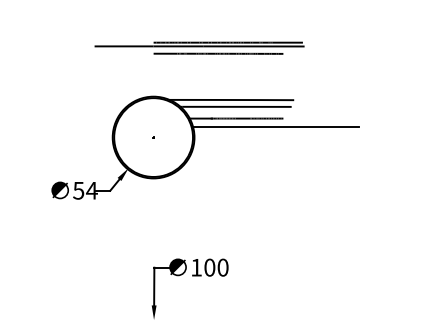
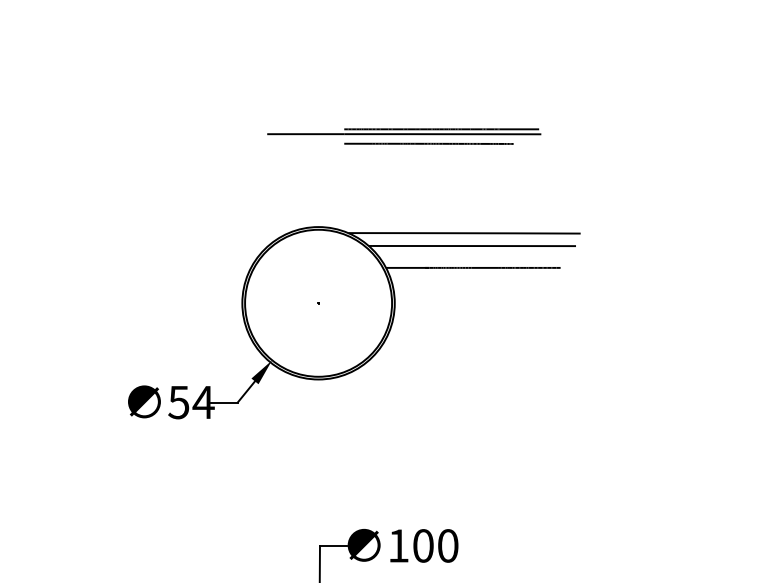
part: (199, 47) -> (404, 135), size x0.7
line: (276, 126) -> (547, 282), removed

